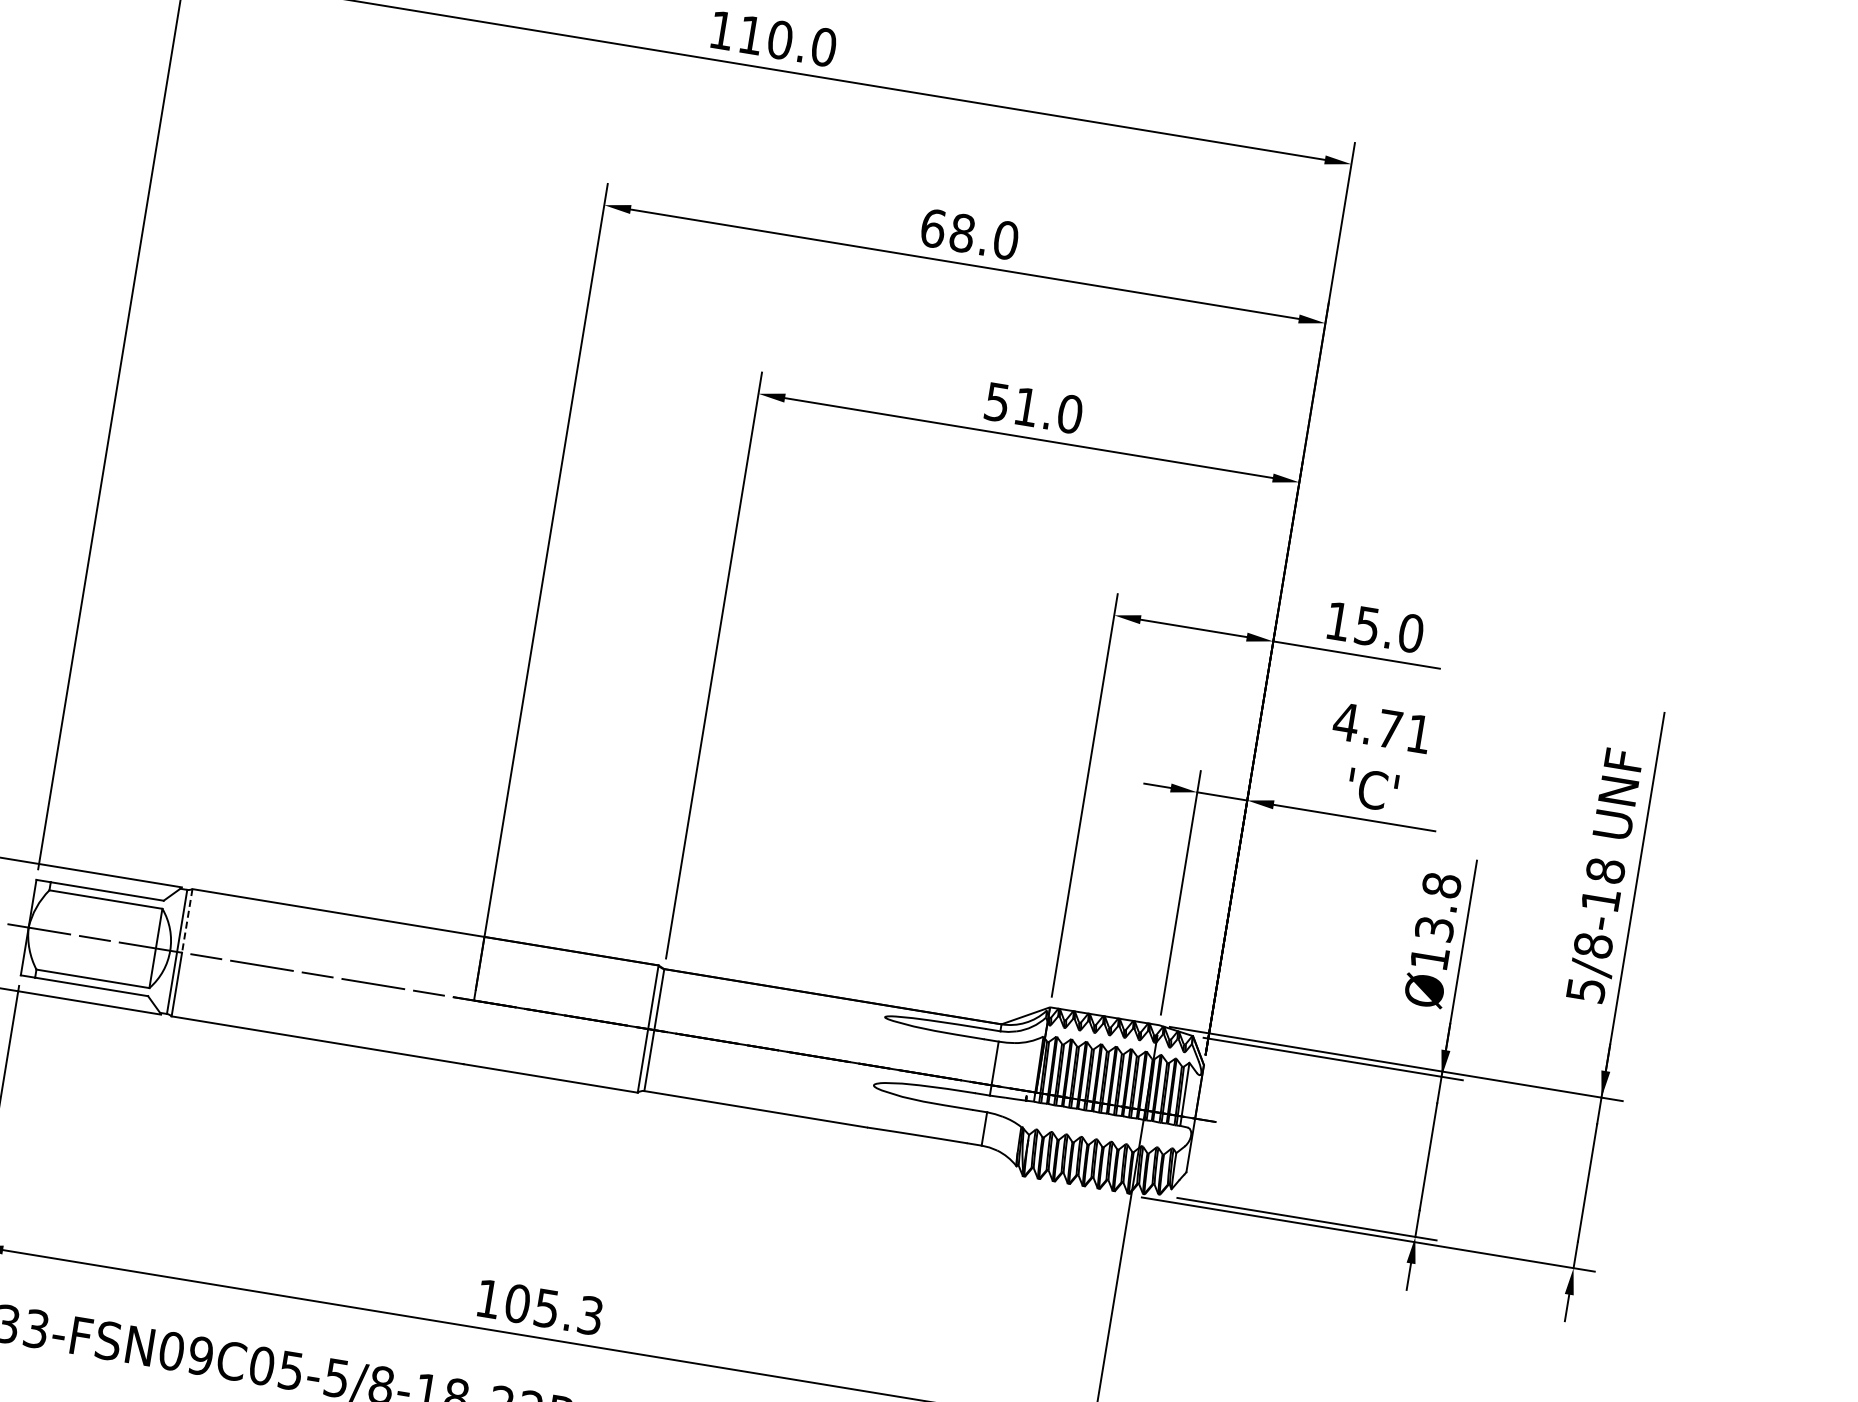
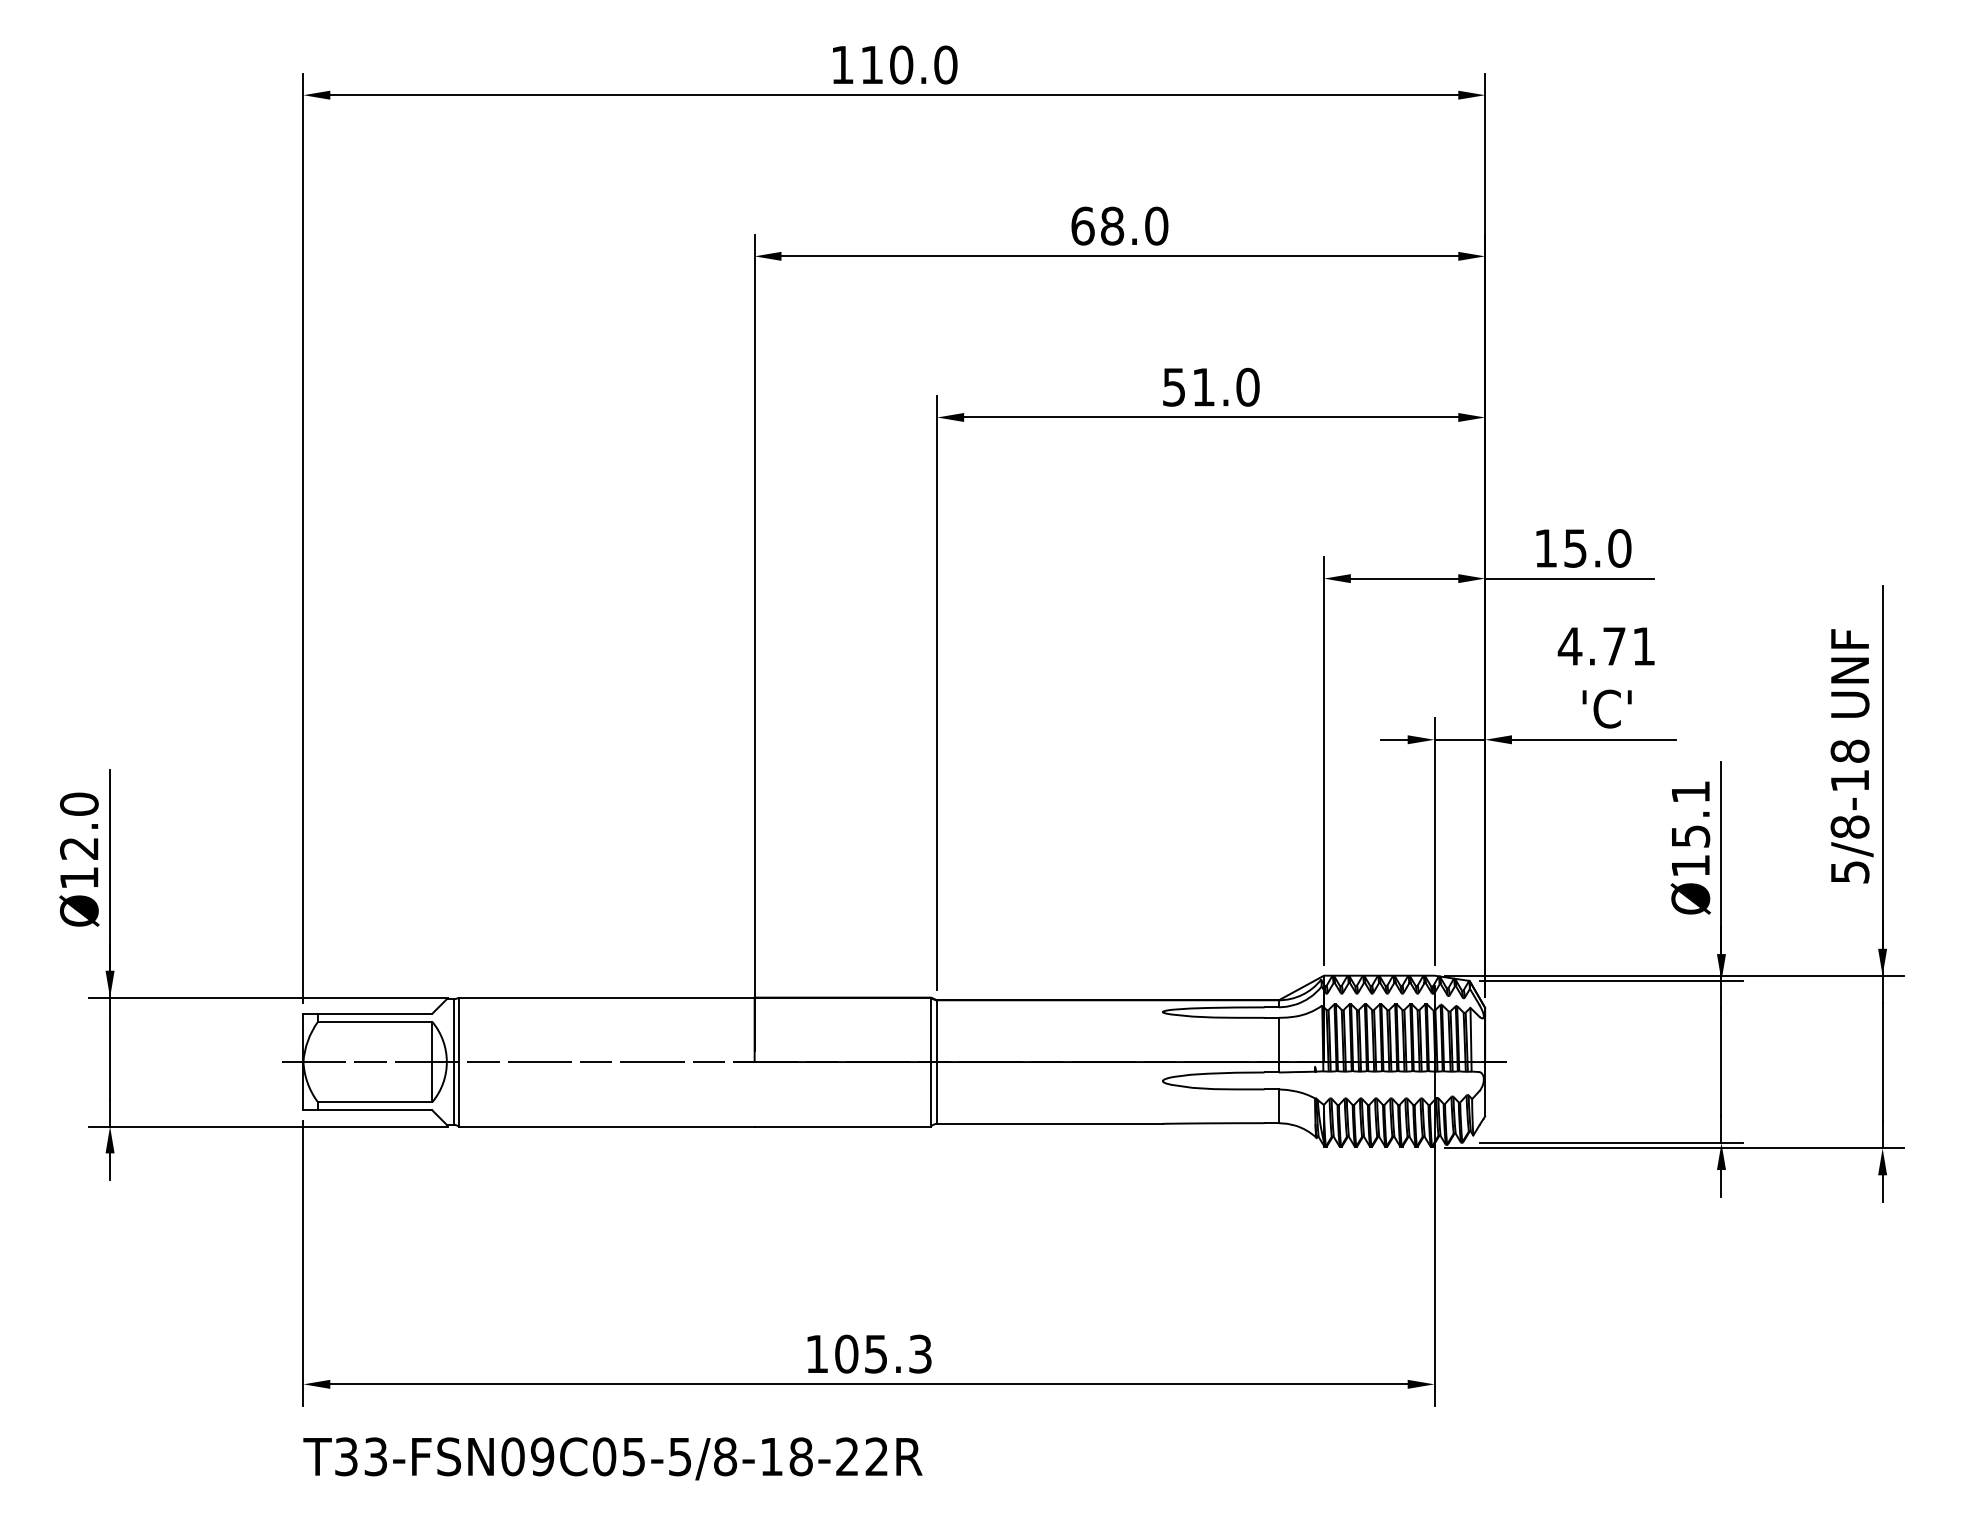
text: (1438, 906) -> (1690, 813), Ø13.8 -> Ø15.1
line: (186, 921) -> (458, 1030), dashed -> solid

